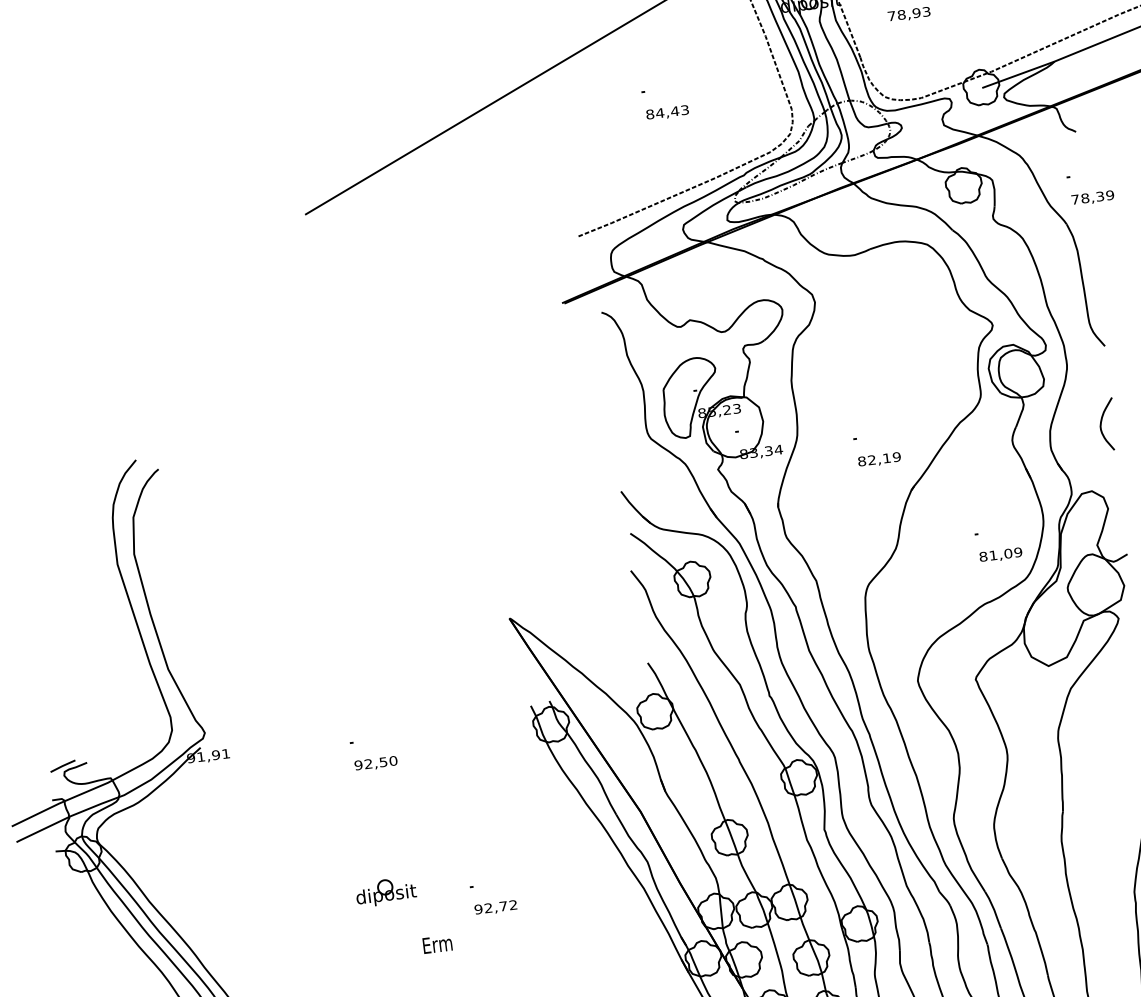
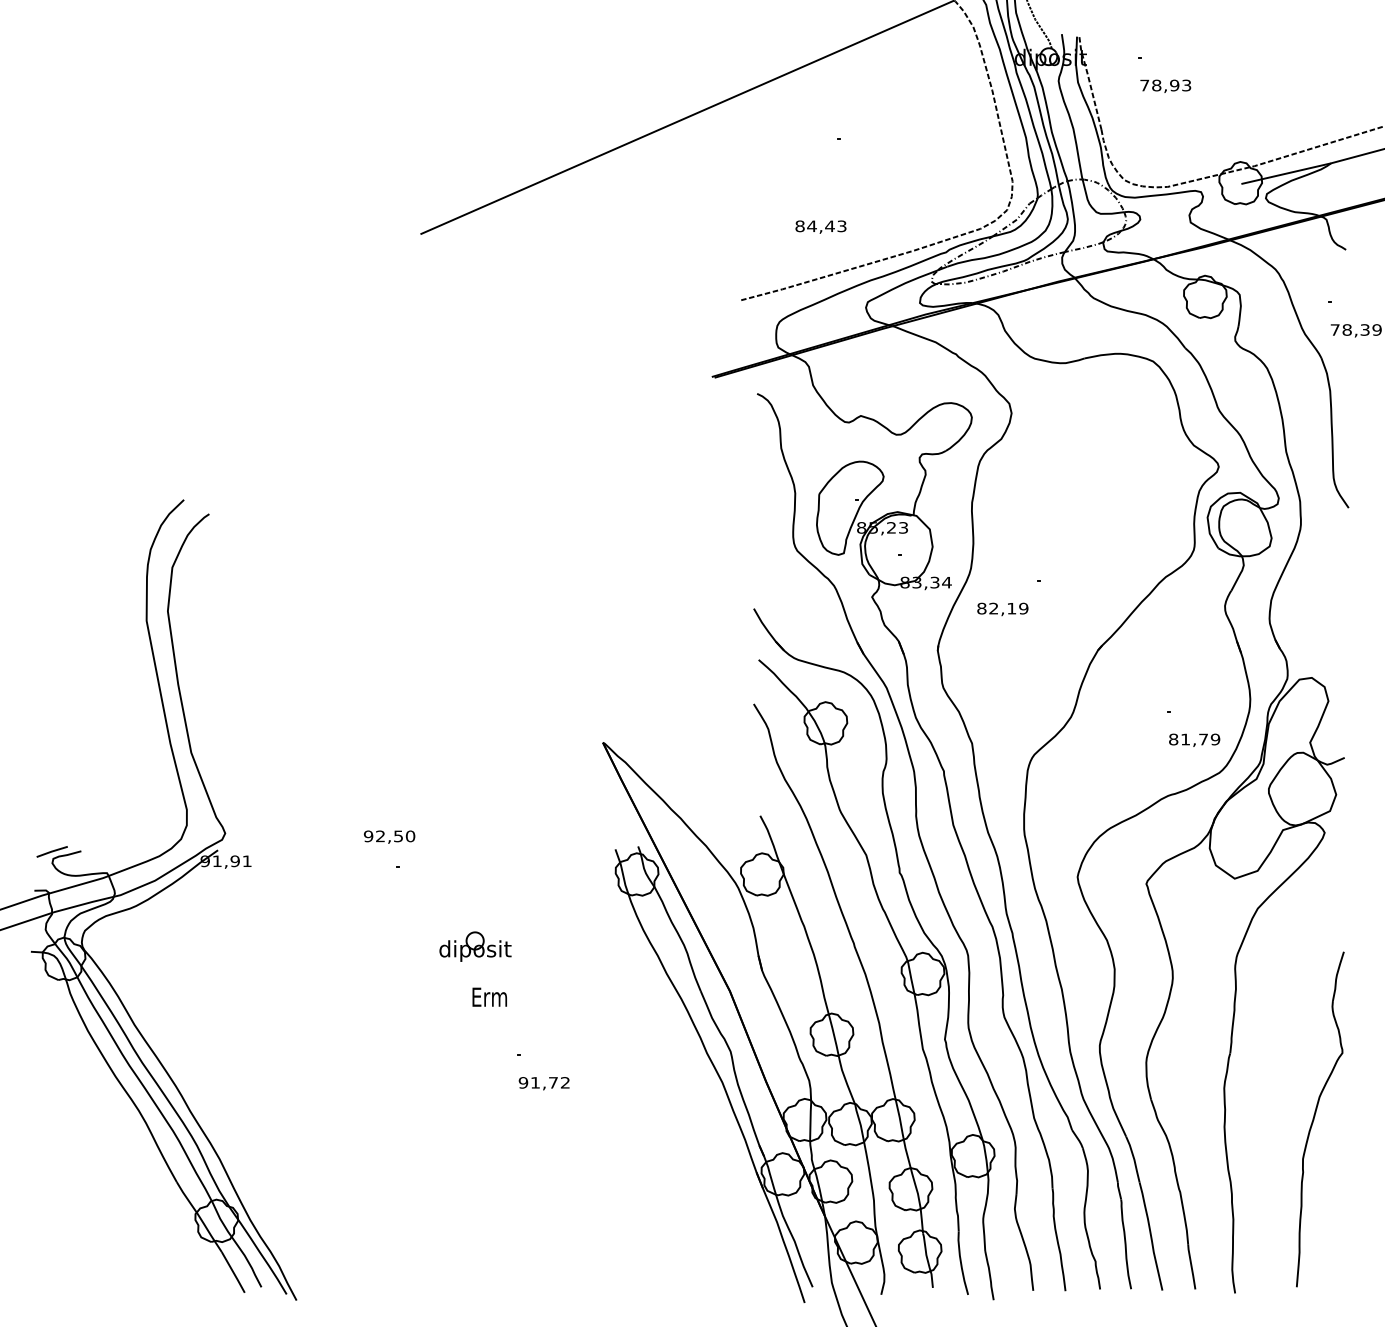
text: (667, 112) -> (820, 226), moved
curve: (1101, 423) -> (1333, 599), removed
text: (879, 459) -> (1002, 609), moved
text: (1008, 553) -> (1203, 739), 81,09 -> 81,79
text: (375, 763) -> (389, 836), moved
part: (386, 891) -> (475, 946), moved
text: (488, 907) -> (535, 1082), 92,72 -> 91,72
text: (437, 943) -> (489, 996), moved

